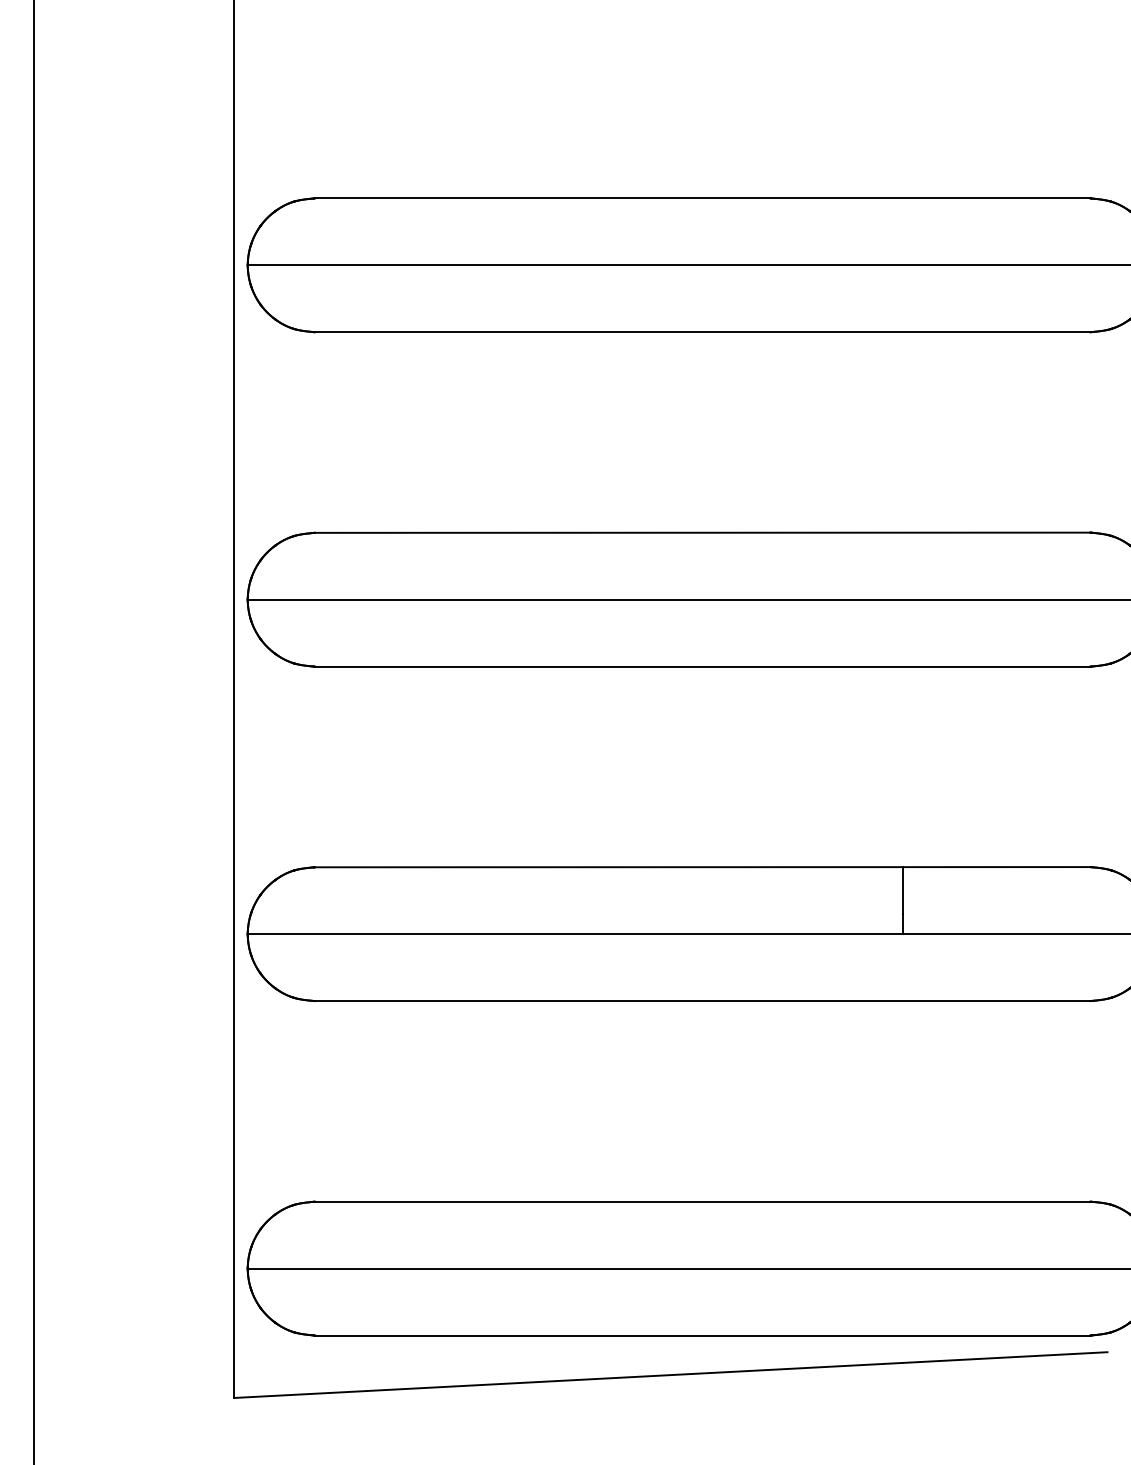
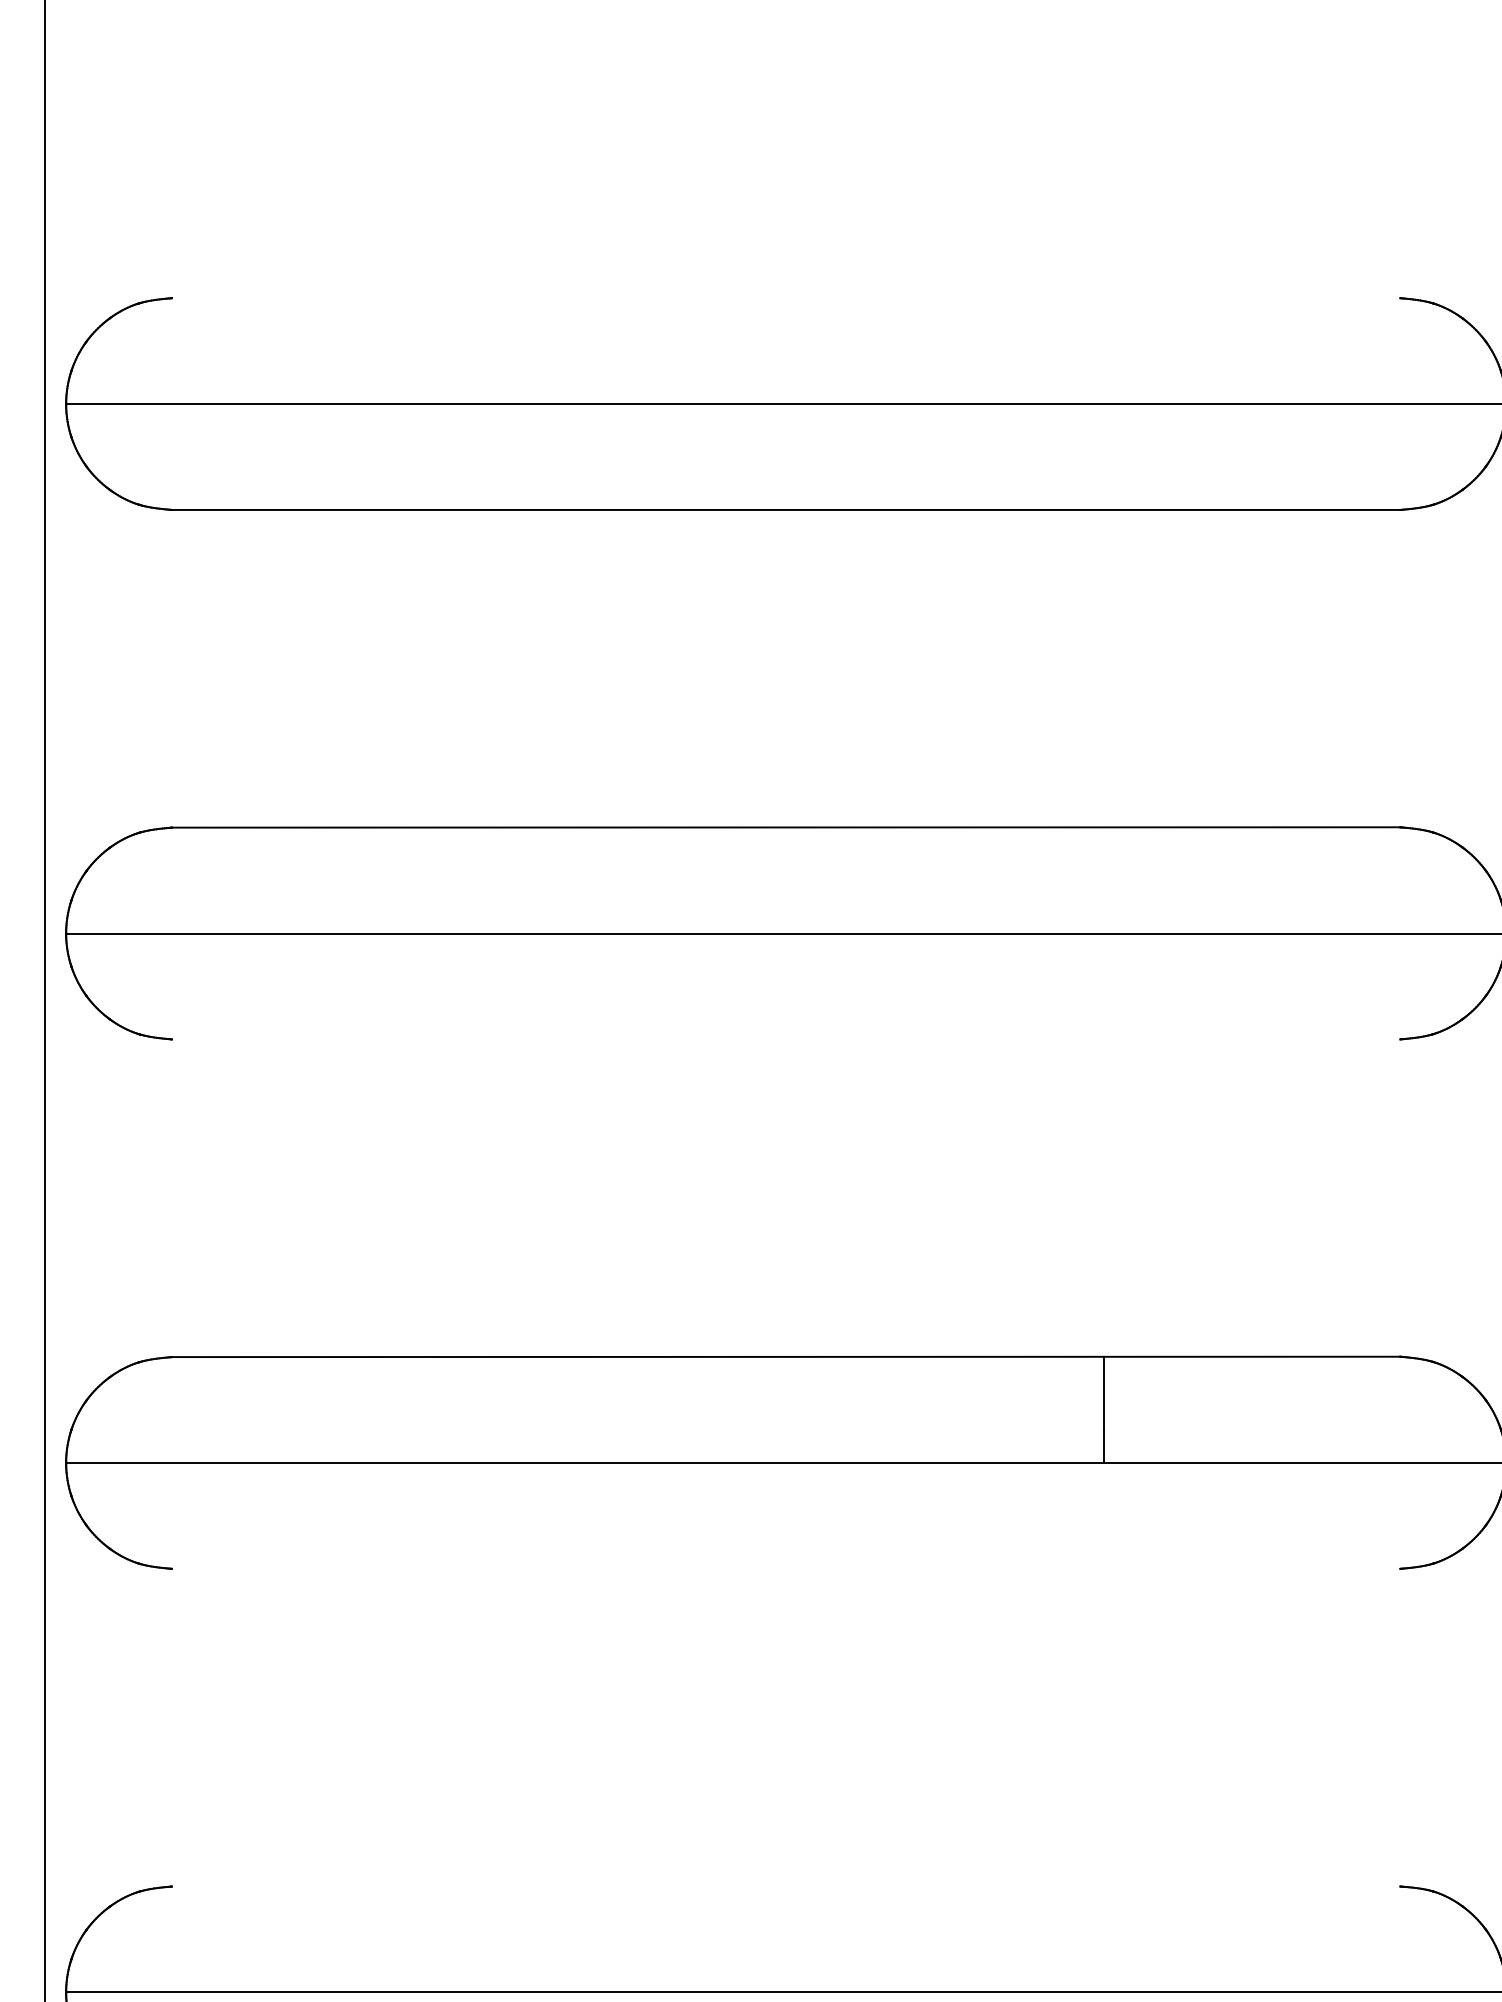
line: (702, 198) -> (785, 298), removed
line: (702, 666) -> (785, 1039), removed
line: (702, 1001) -> (785, 1569), removed
line: (702, 1201) -> (785, 1886), removed

